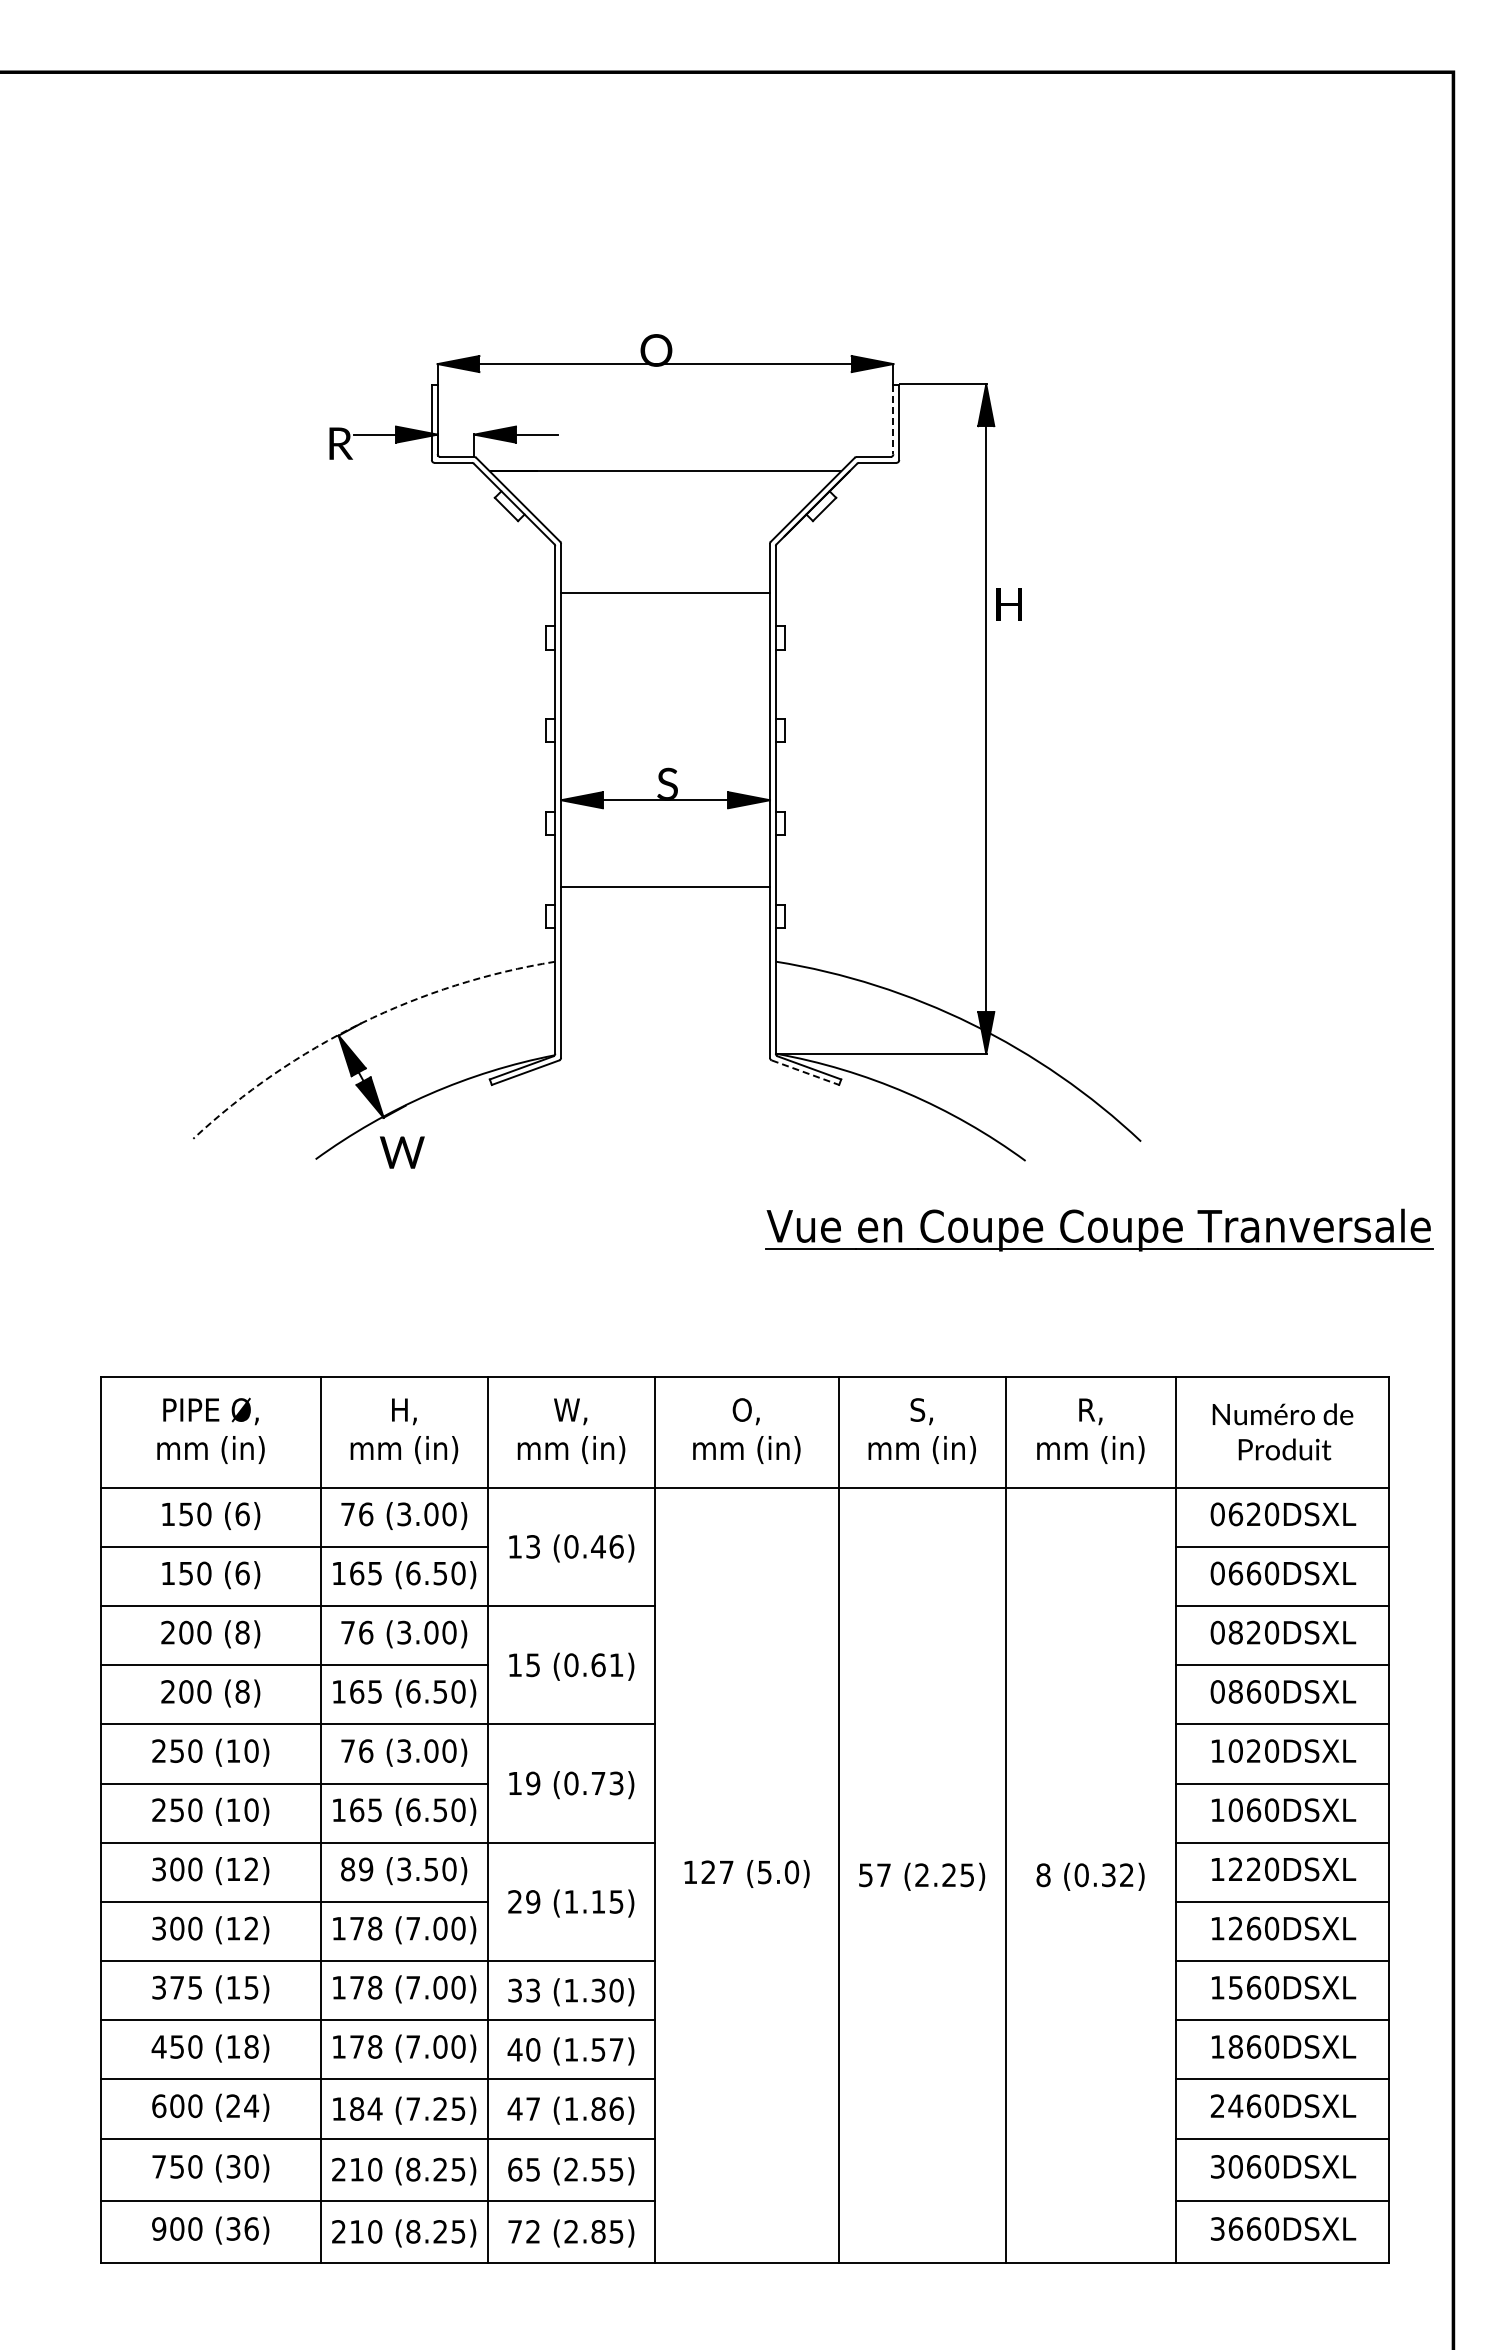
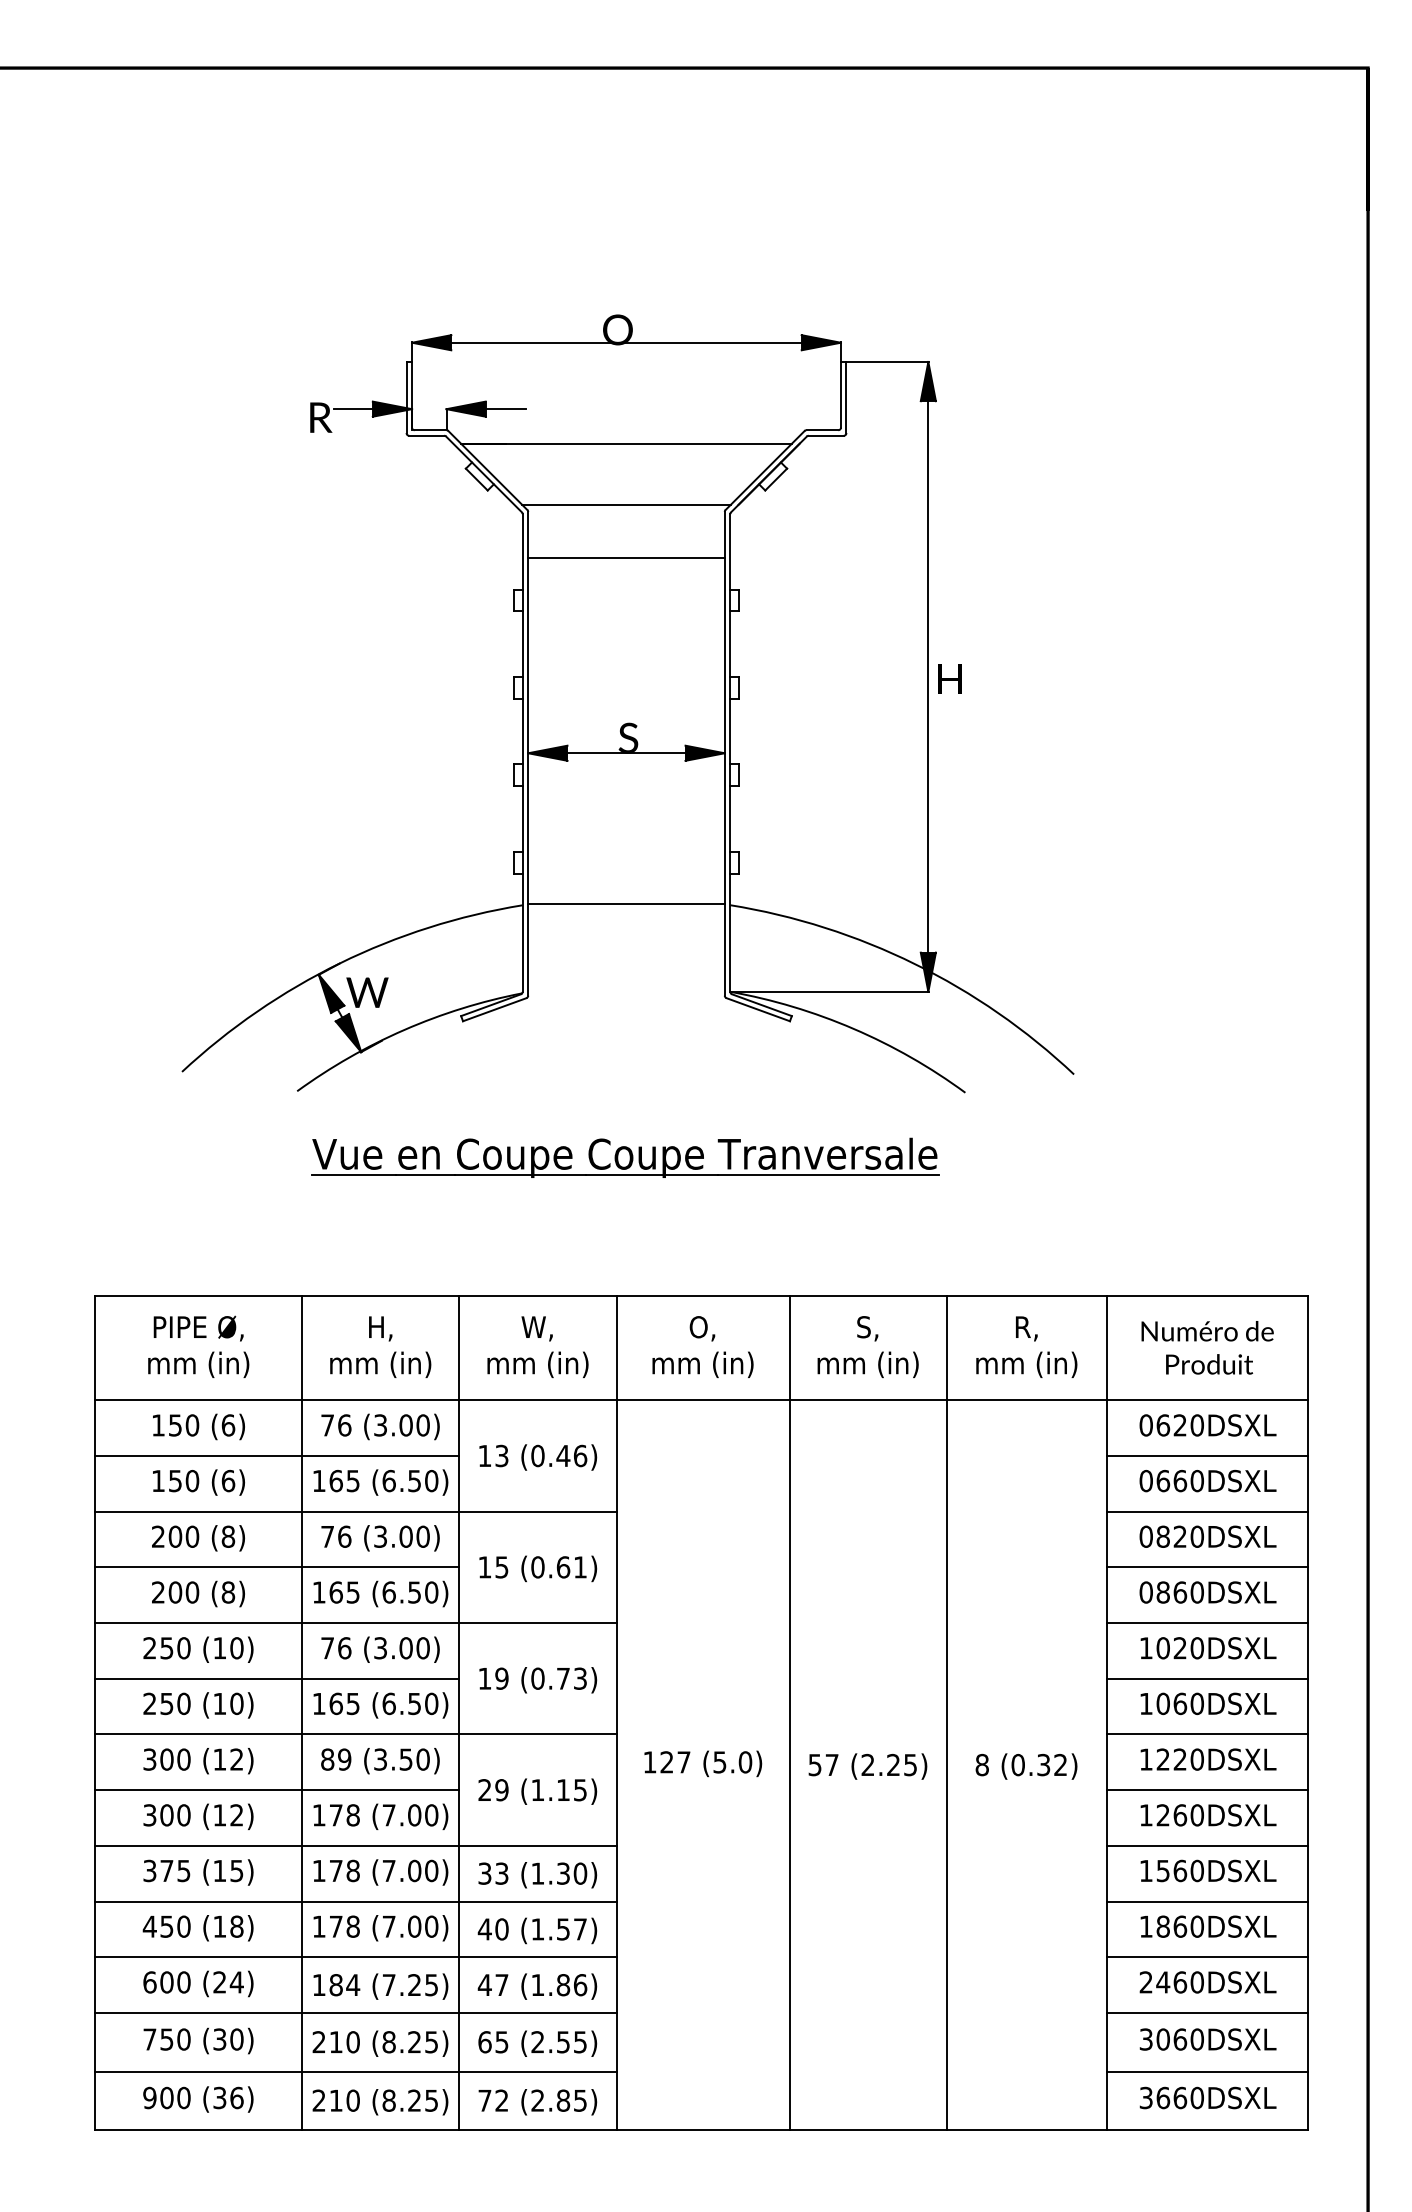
line: (893, 419) -> (841, 394), dashed -> solid
line: (665, 536) -> (626, 505), added
text: (1008, 604) -> (949, 679), moved
line: (665, 886) -> (626, 904), moved
arc: (361, 1023) -> (340, 963), dashed -> solid
line: (805, 1072) -> (758, 1009), dashed -> solid
text: (402, 1152) -> (367, 992), moved
part: (1099, 1229) -> (625, 1157), moved

